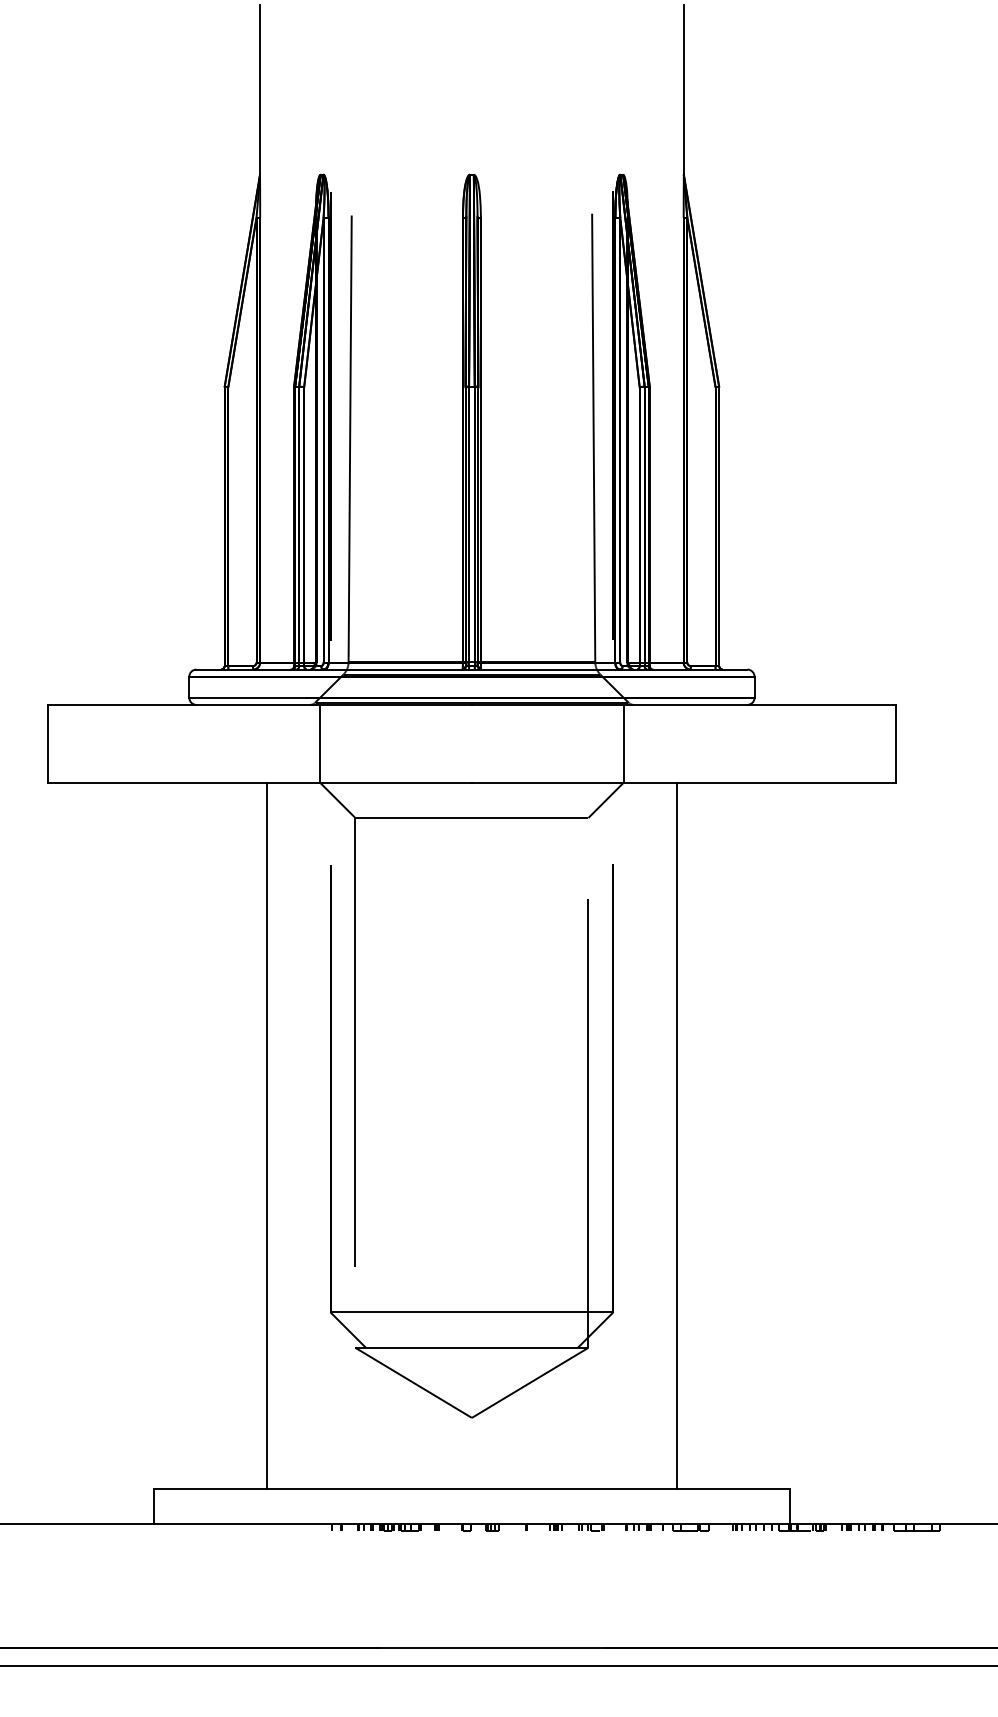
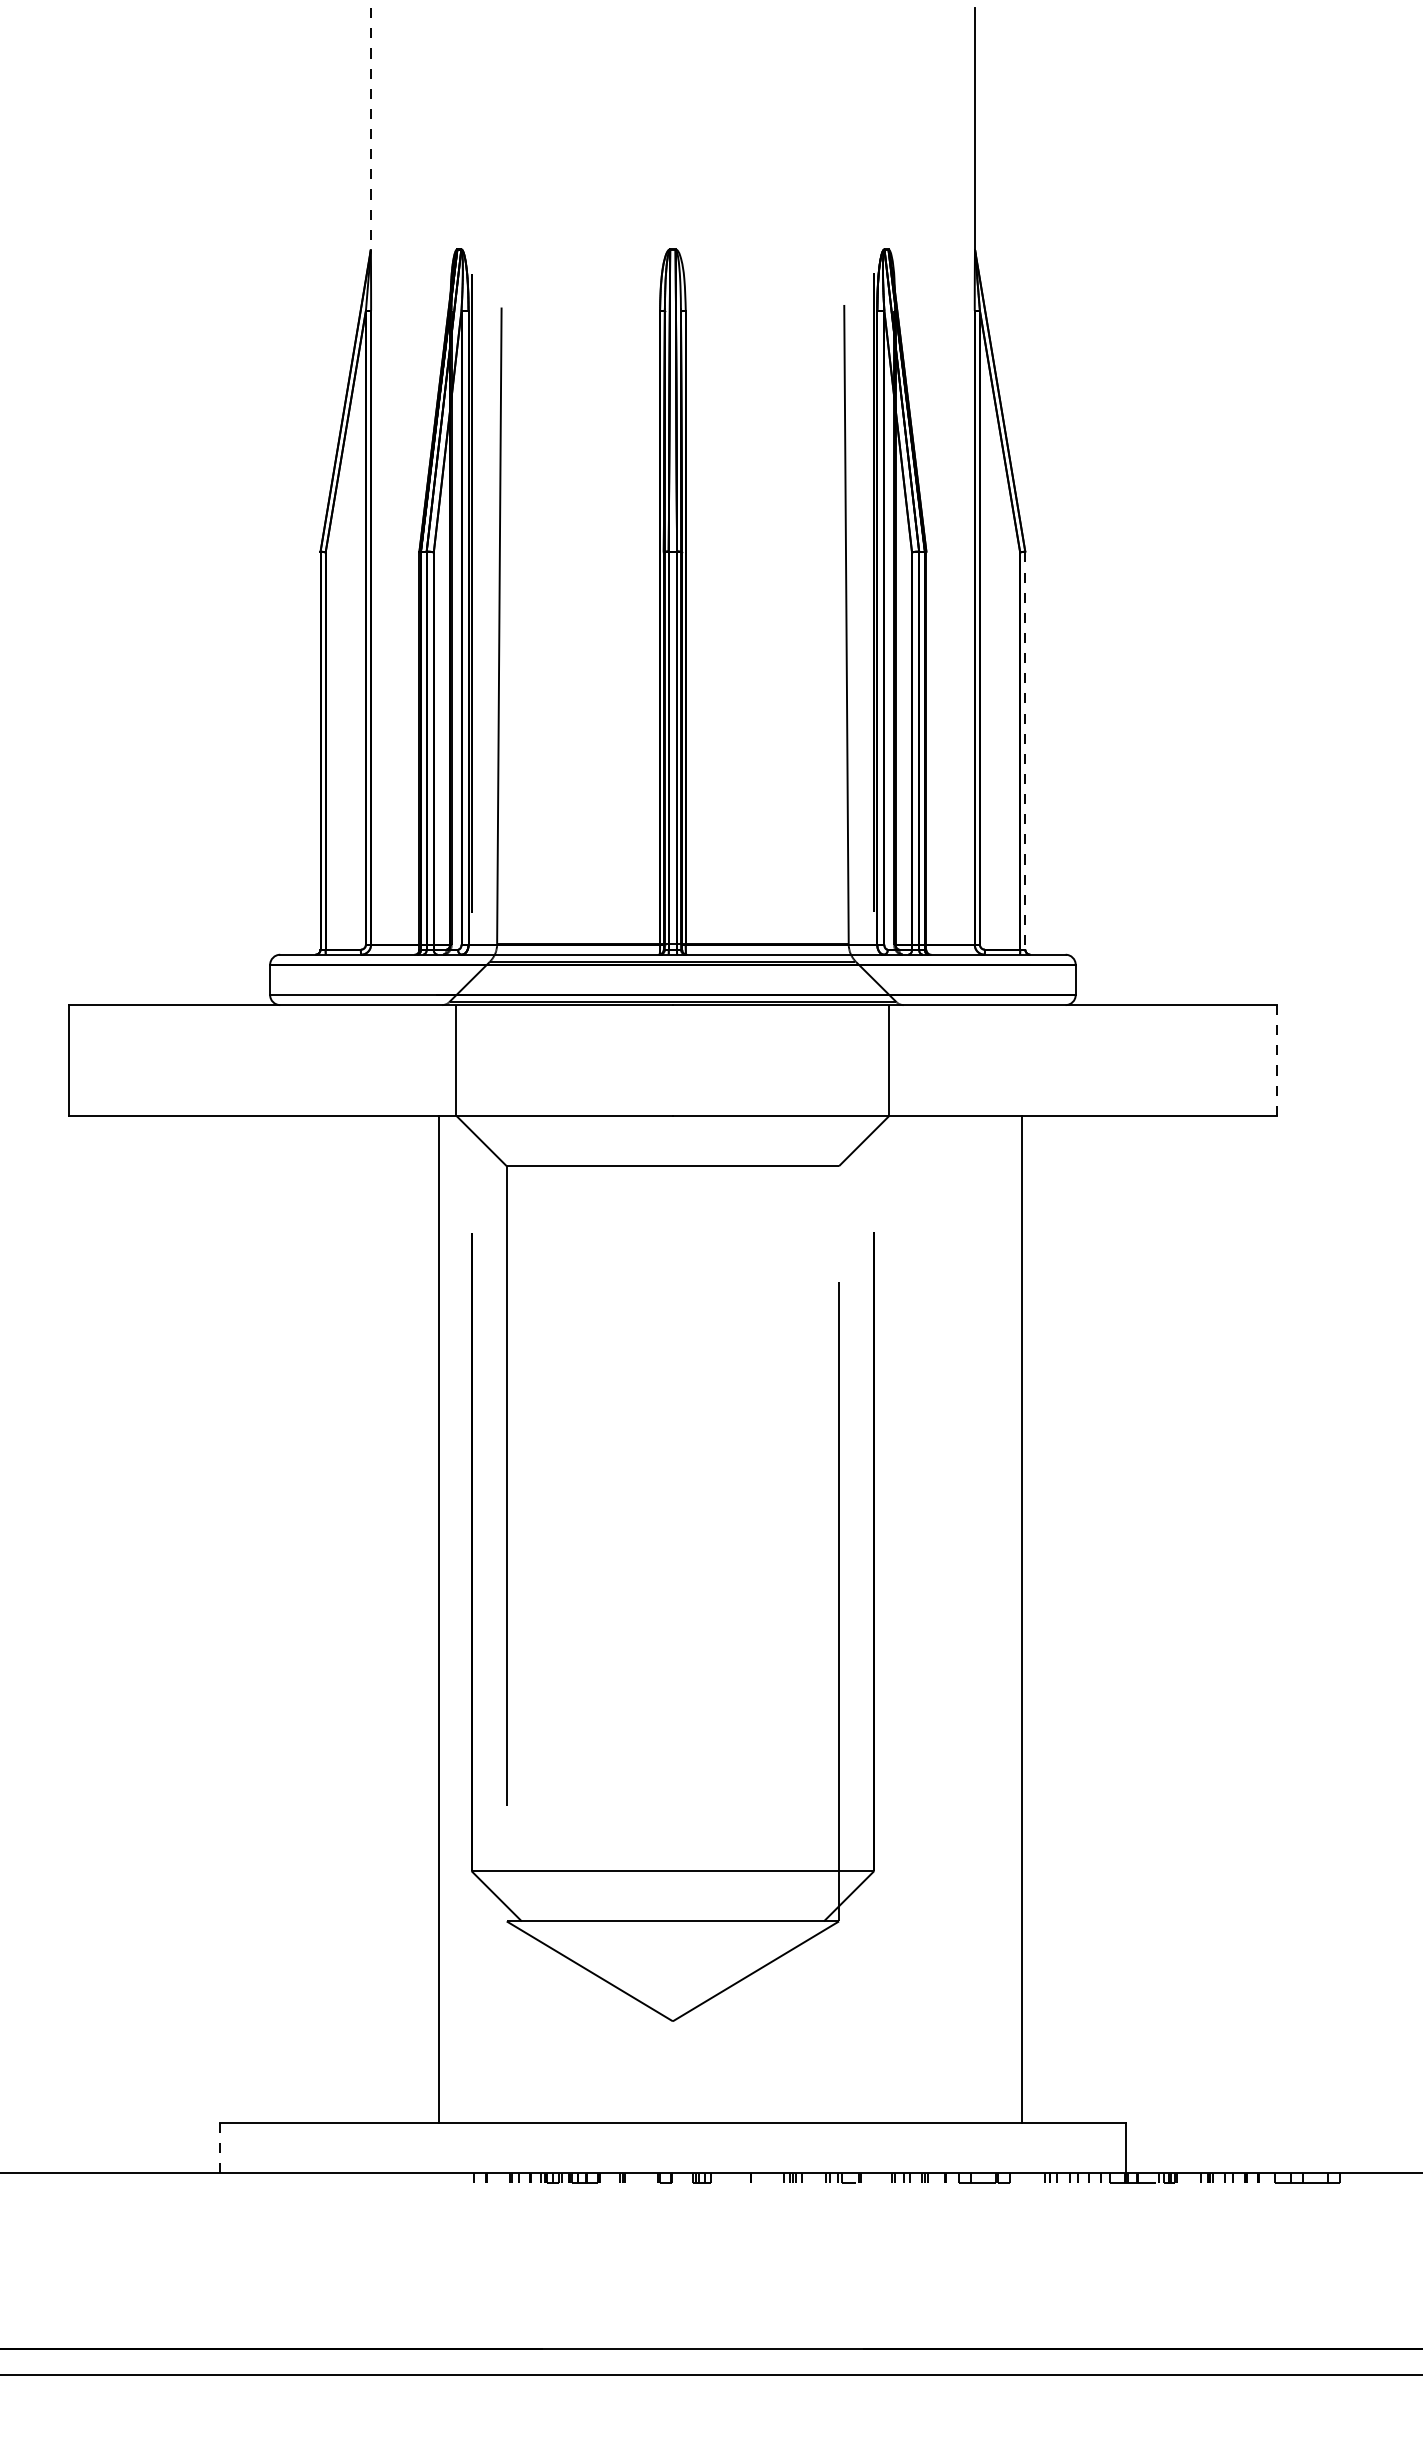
line: (259, 90) -> (370, 129), solid -> dashed
line: (719, 526) -> (1025, 751), solid -> dashed
line: (896, 743) -> (1277, 1059), solid -> dashed
line: (266, 1135) -> (438, 1618), moved
line: (676, 1135) -> (1021, 1618), moved
line: (153, 1507) -> (219, 2148), solid -> dashed

